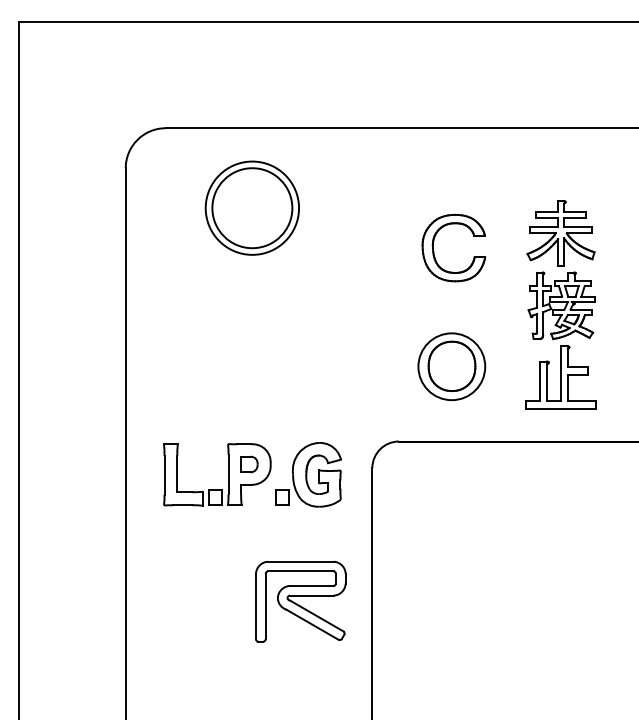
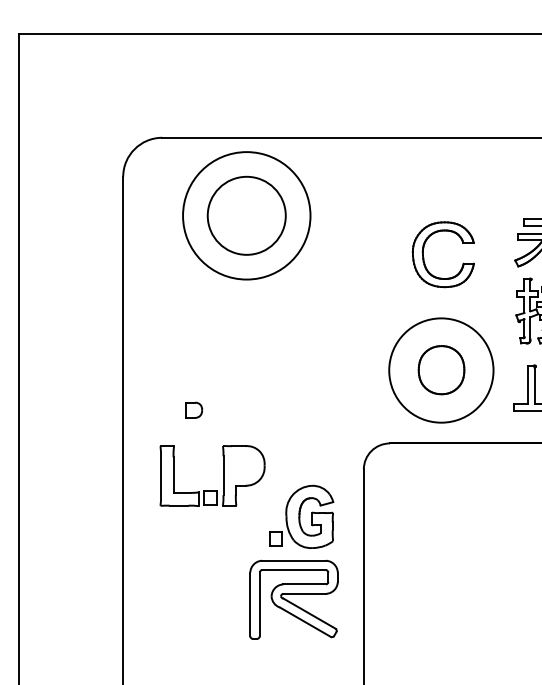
circle: (252, 207) -> (246, 215), size x1.4
circle: (451, 366) -> (441, 370), size x1.6
part: (249, 464) -> (194, 410), moved
part: (308, 474) -> (301, 516), moved

